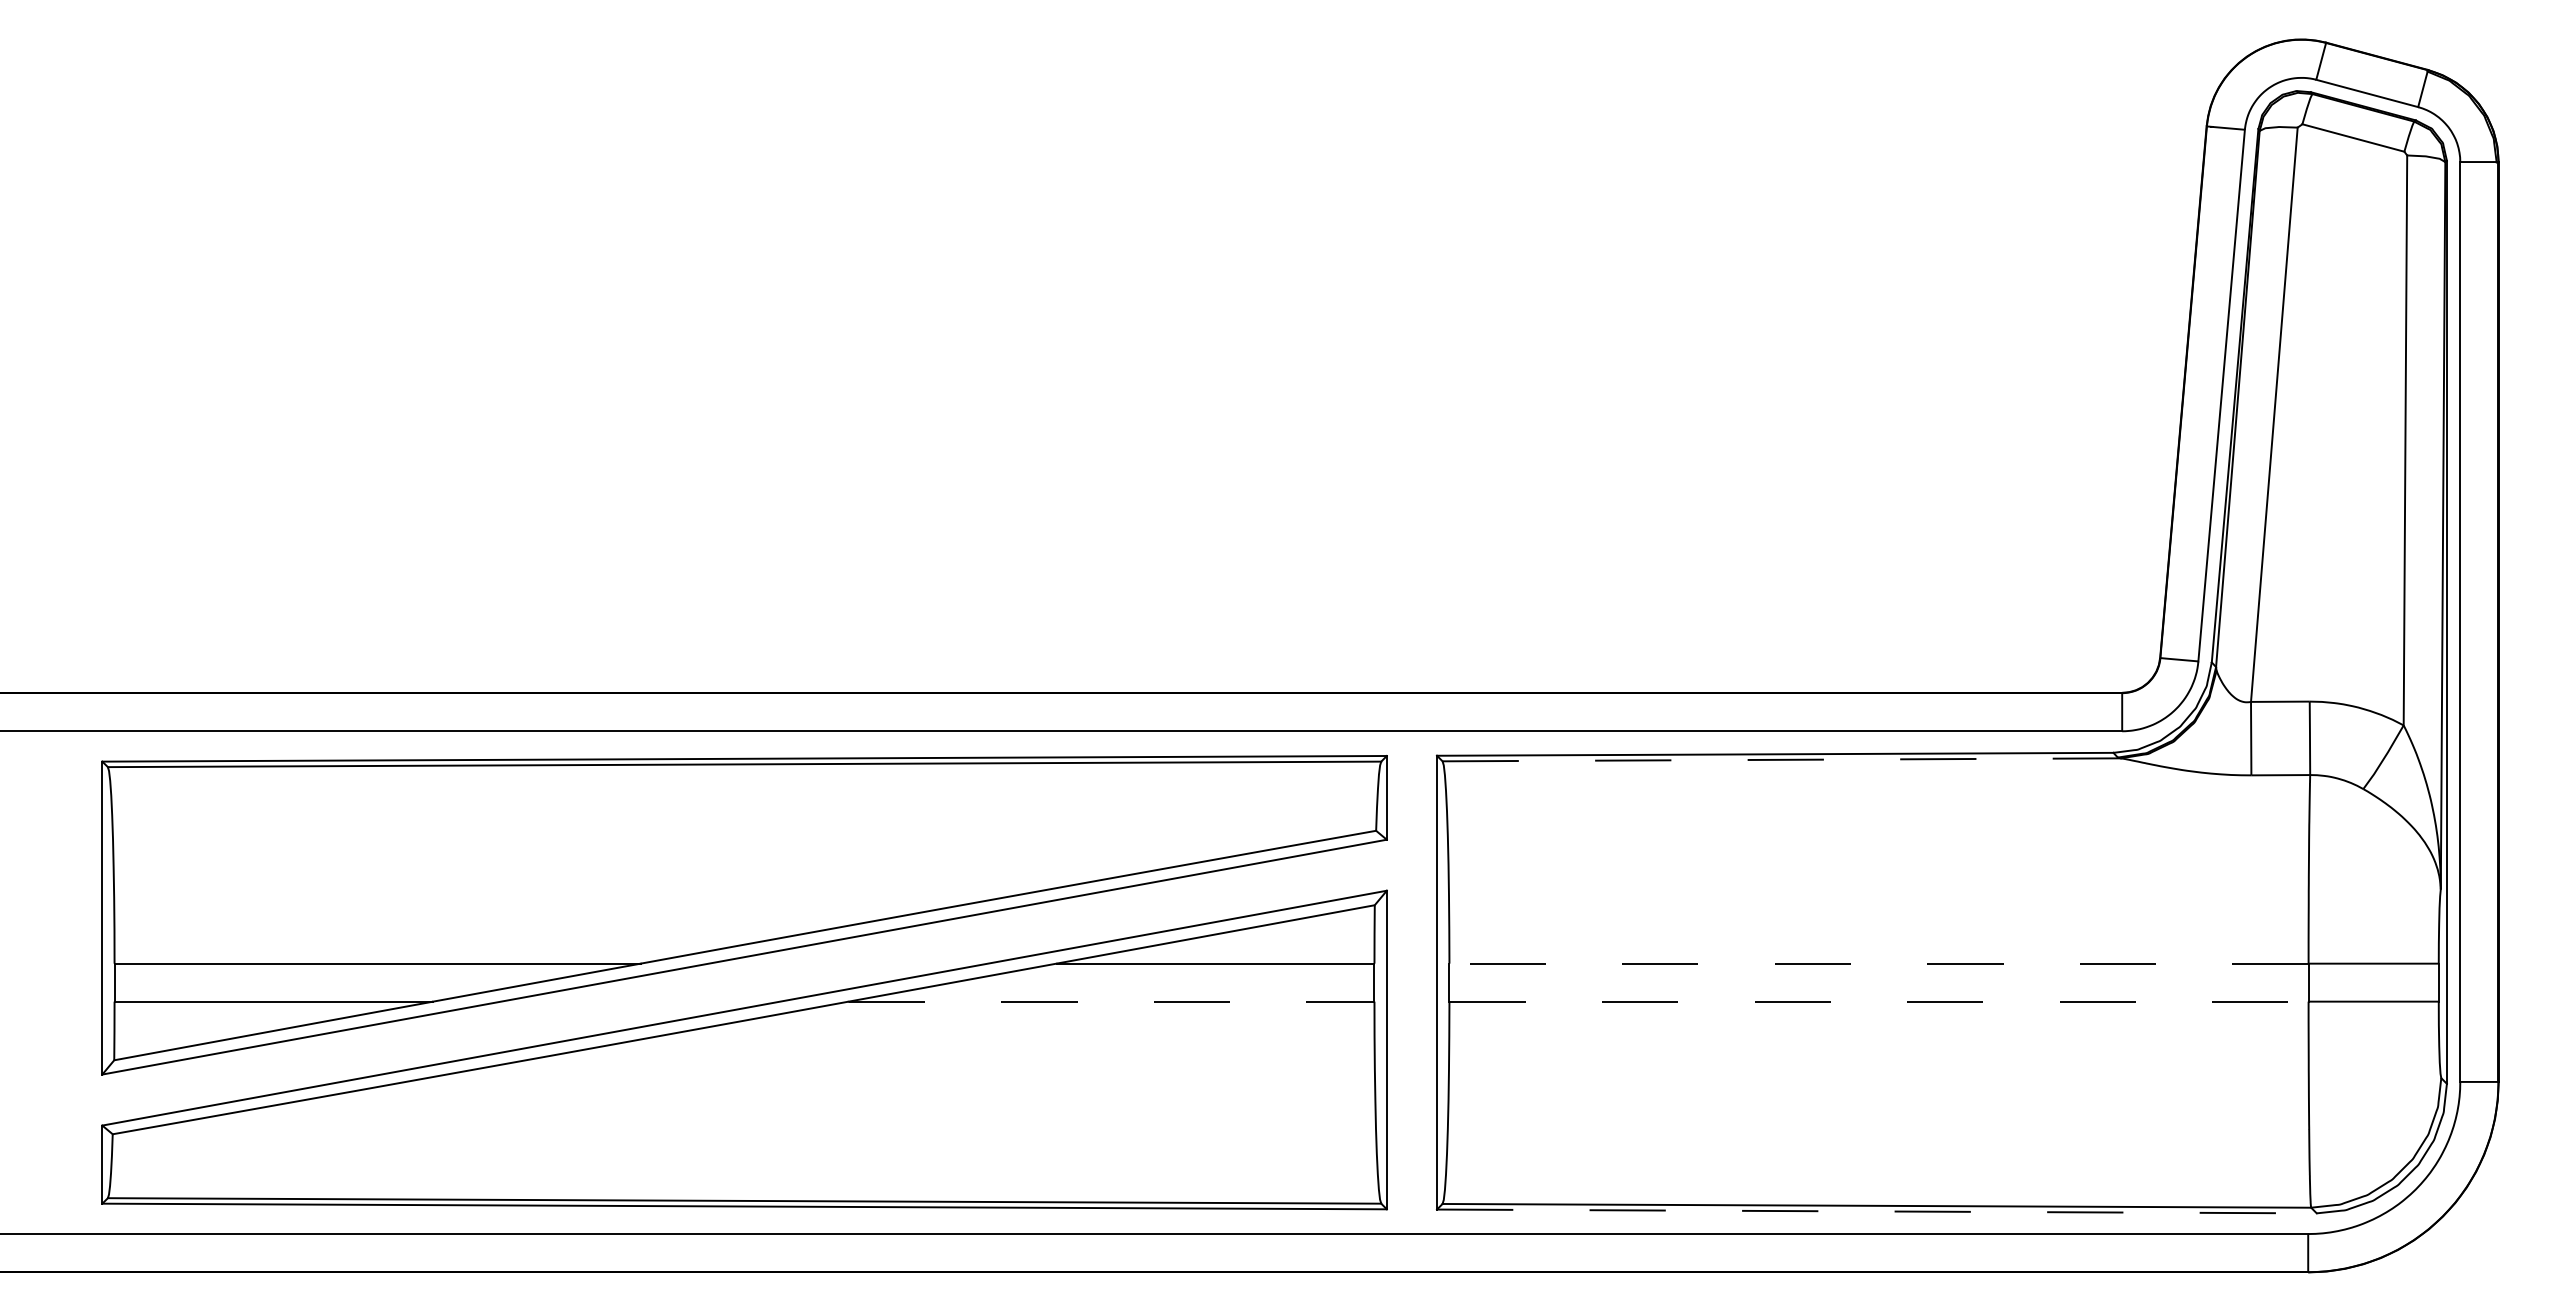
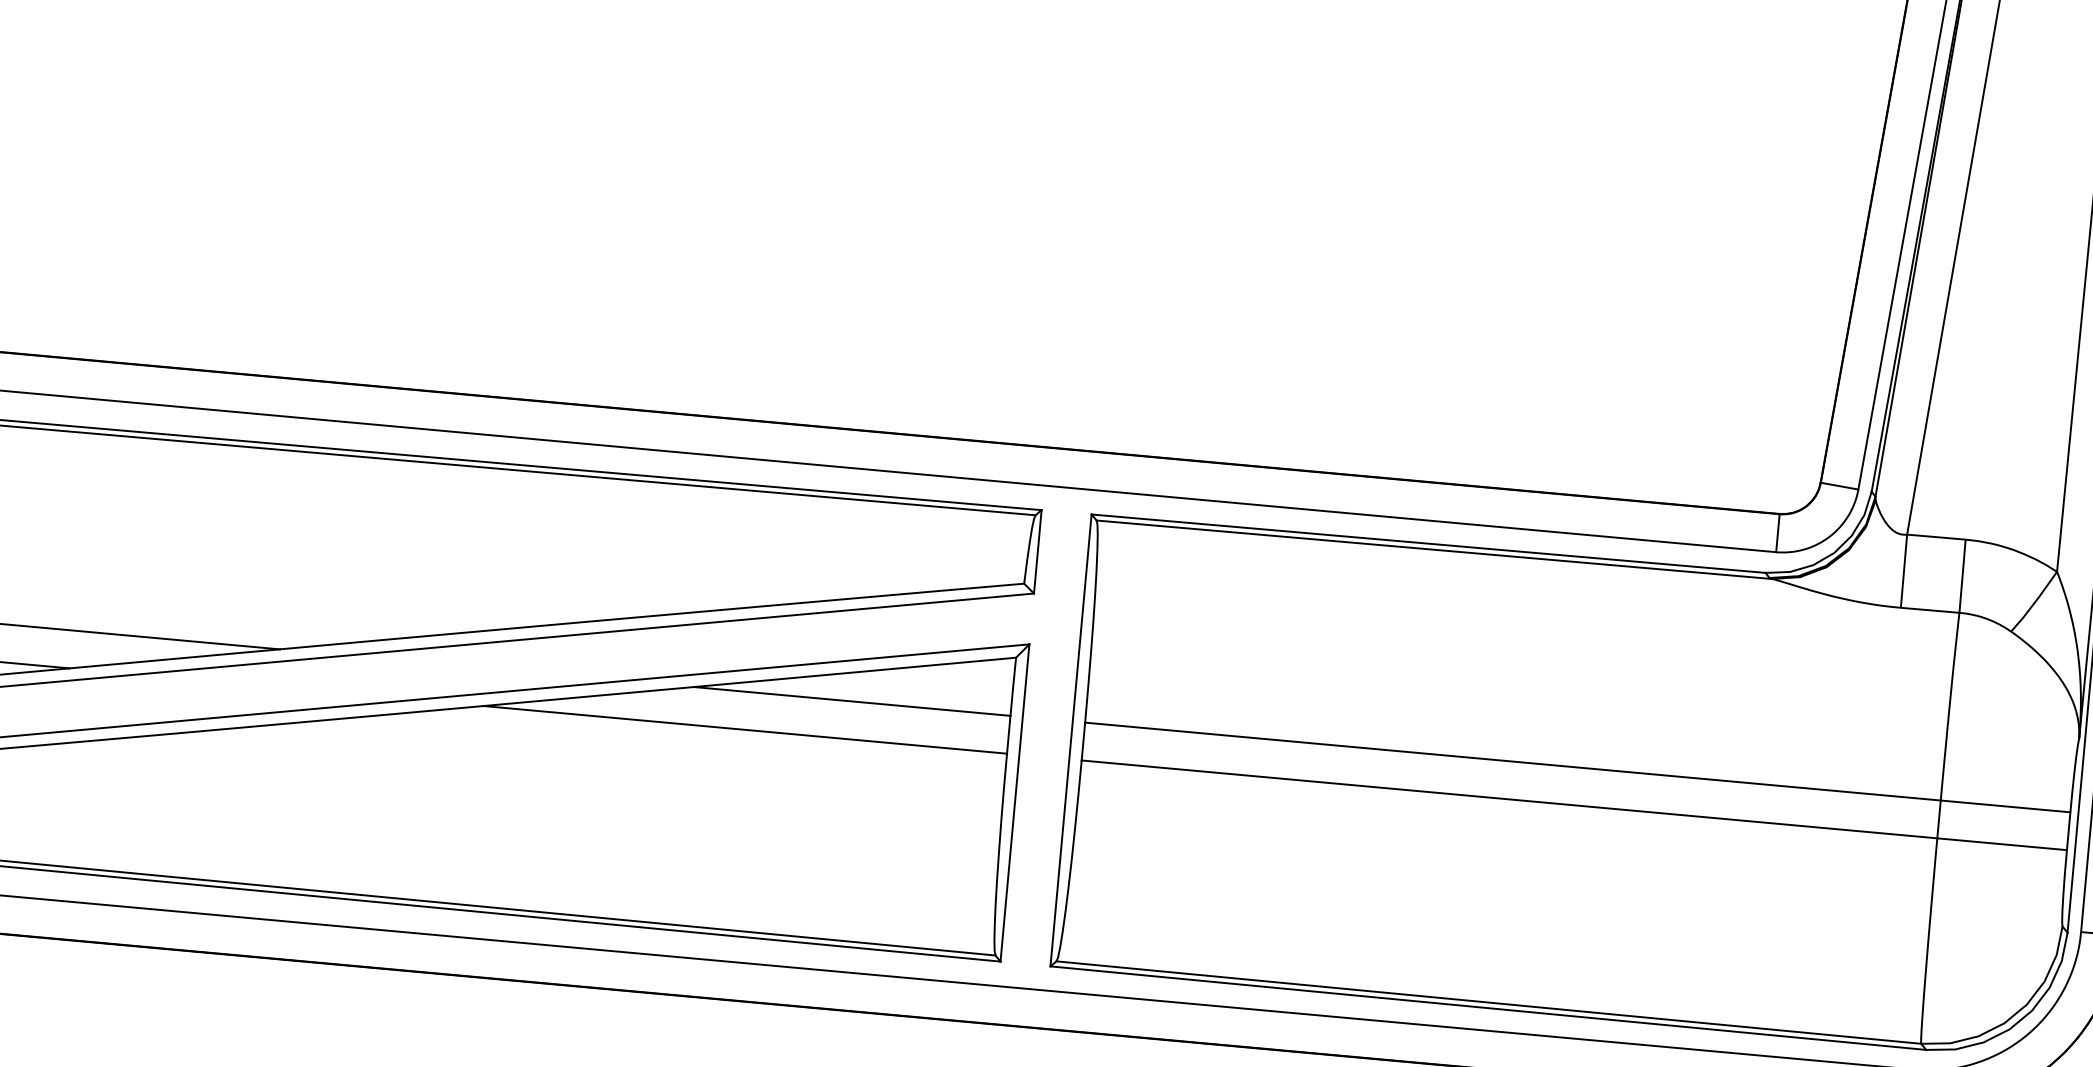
line: (1782, 759) -> (1435, 549), dashed -> solid
line: (1879, 963) -> (1513, 761), dashed -> solid
line: (1111, 1001) -> (745, 729), dashed -> solid
line: (1879, 1001) -> (1510, 799), dashed -> solid
line: (1876, 1211) -> (1487, 1008), dashed -> solid

